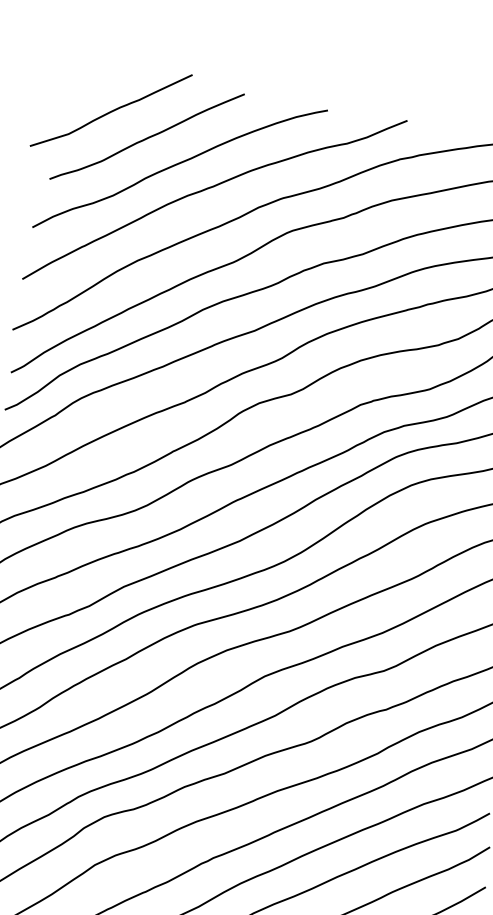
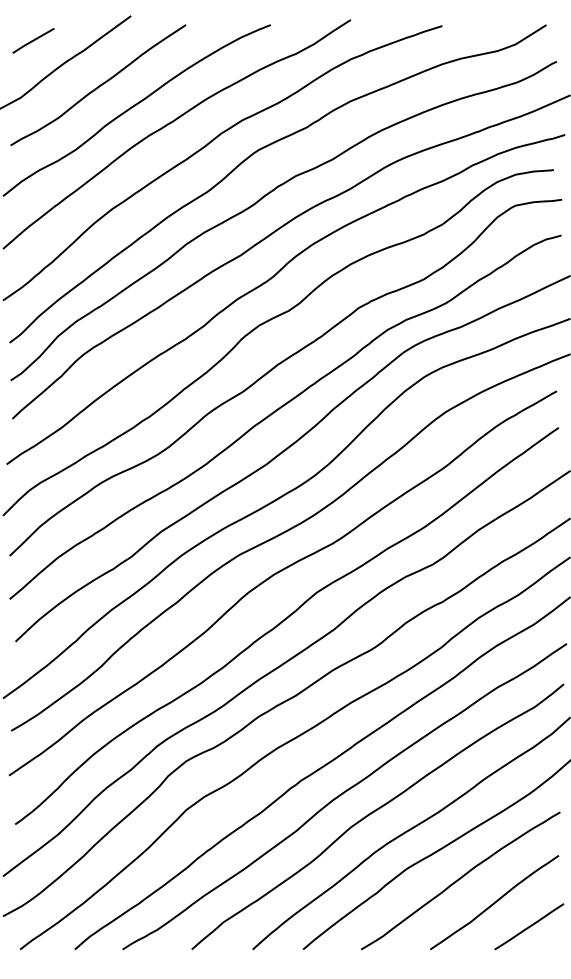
line: (92, 80) -> (33, 40), added

